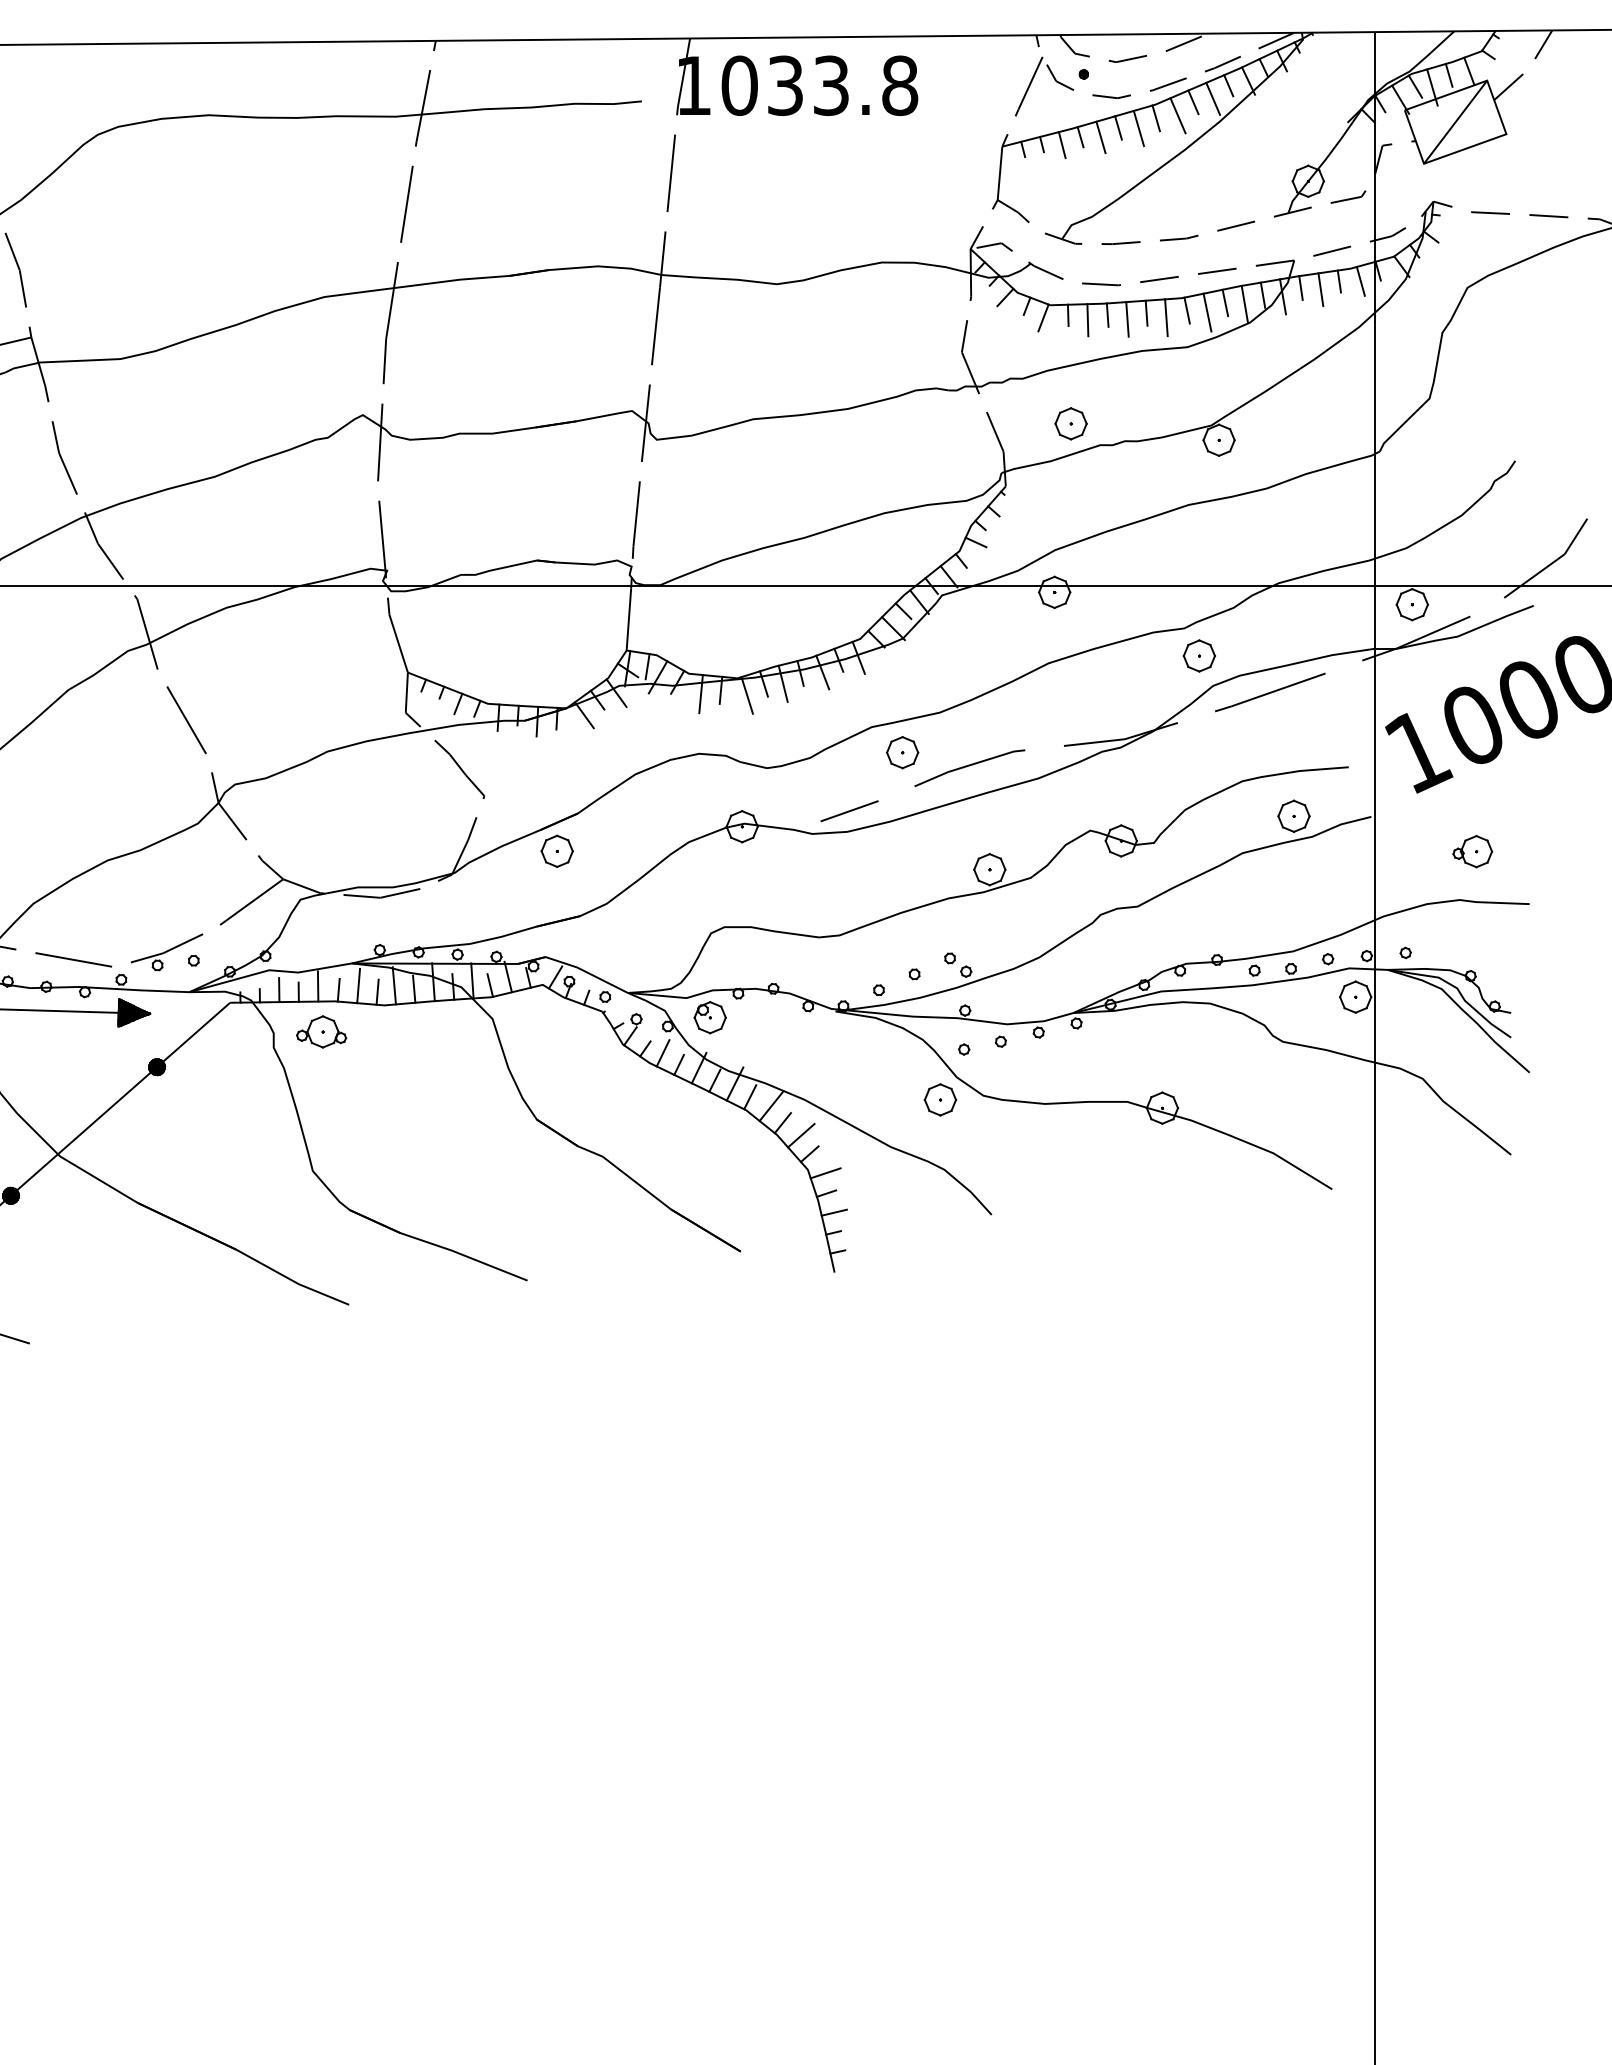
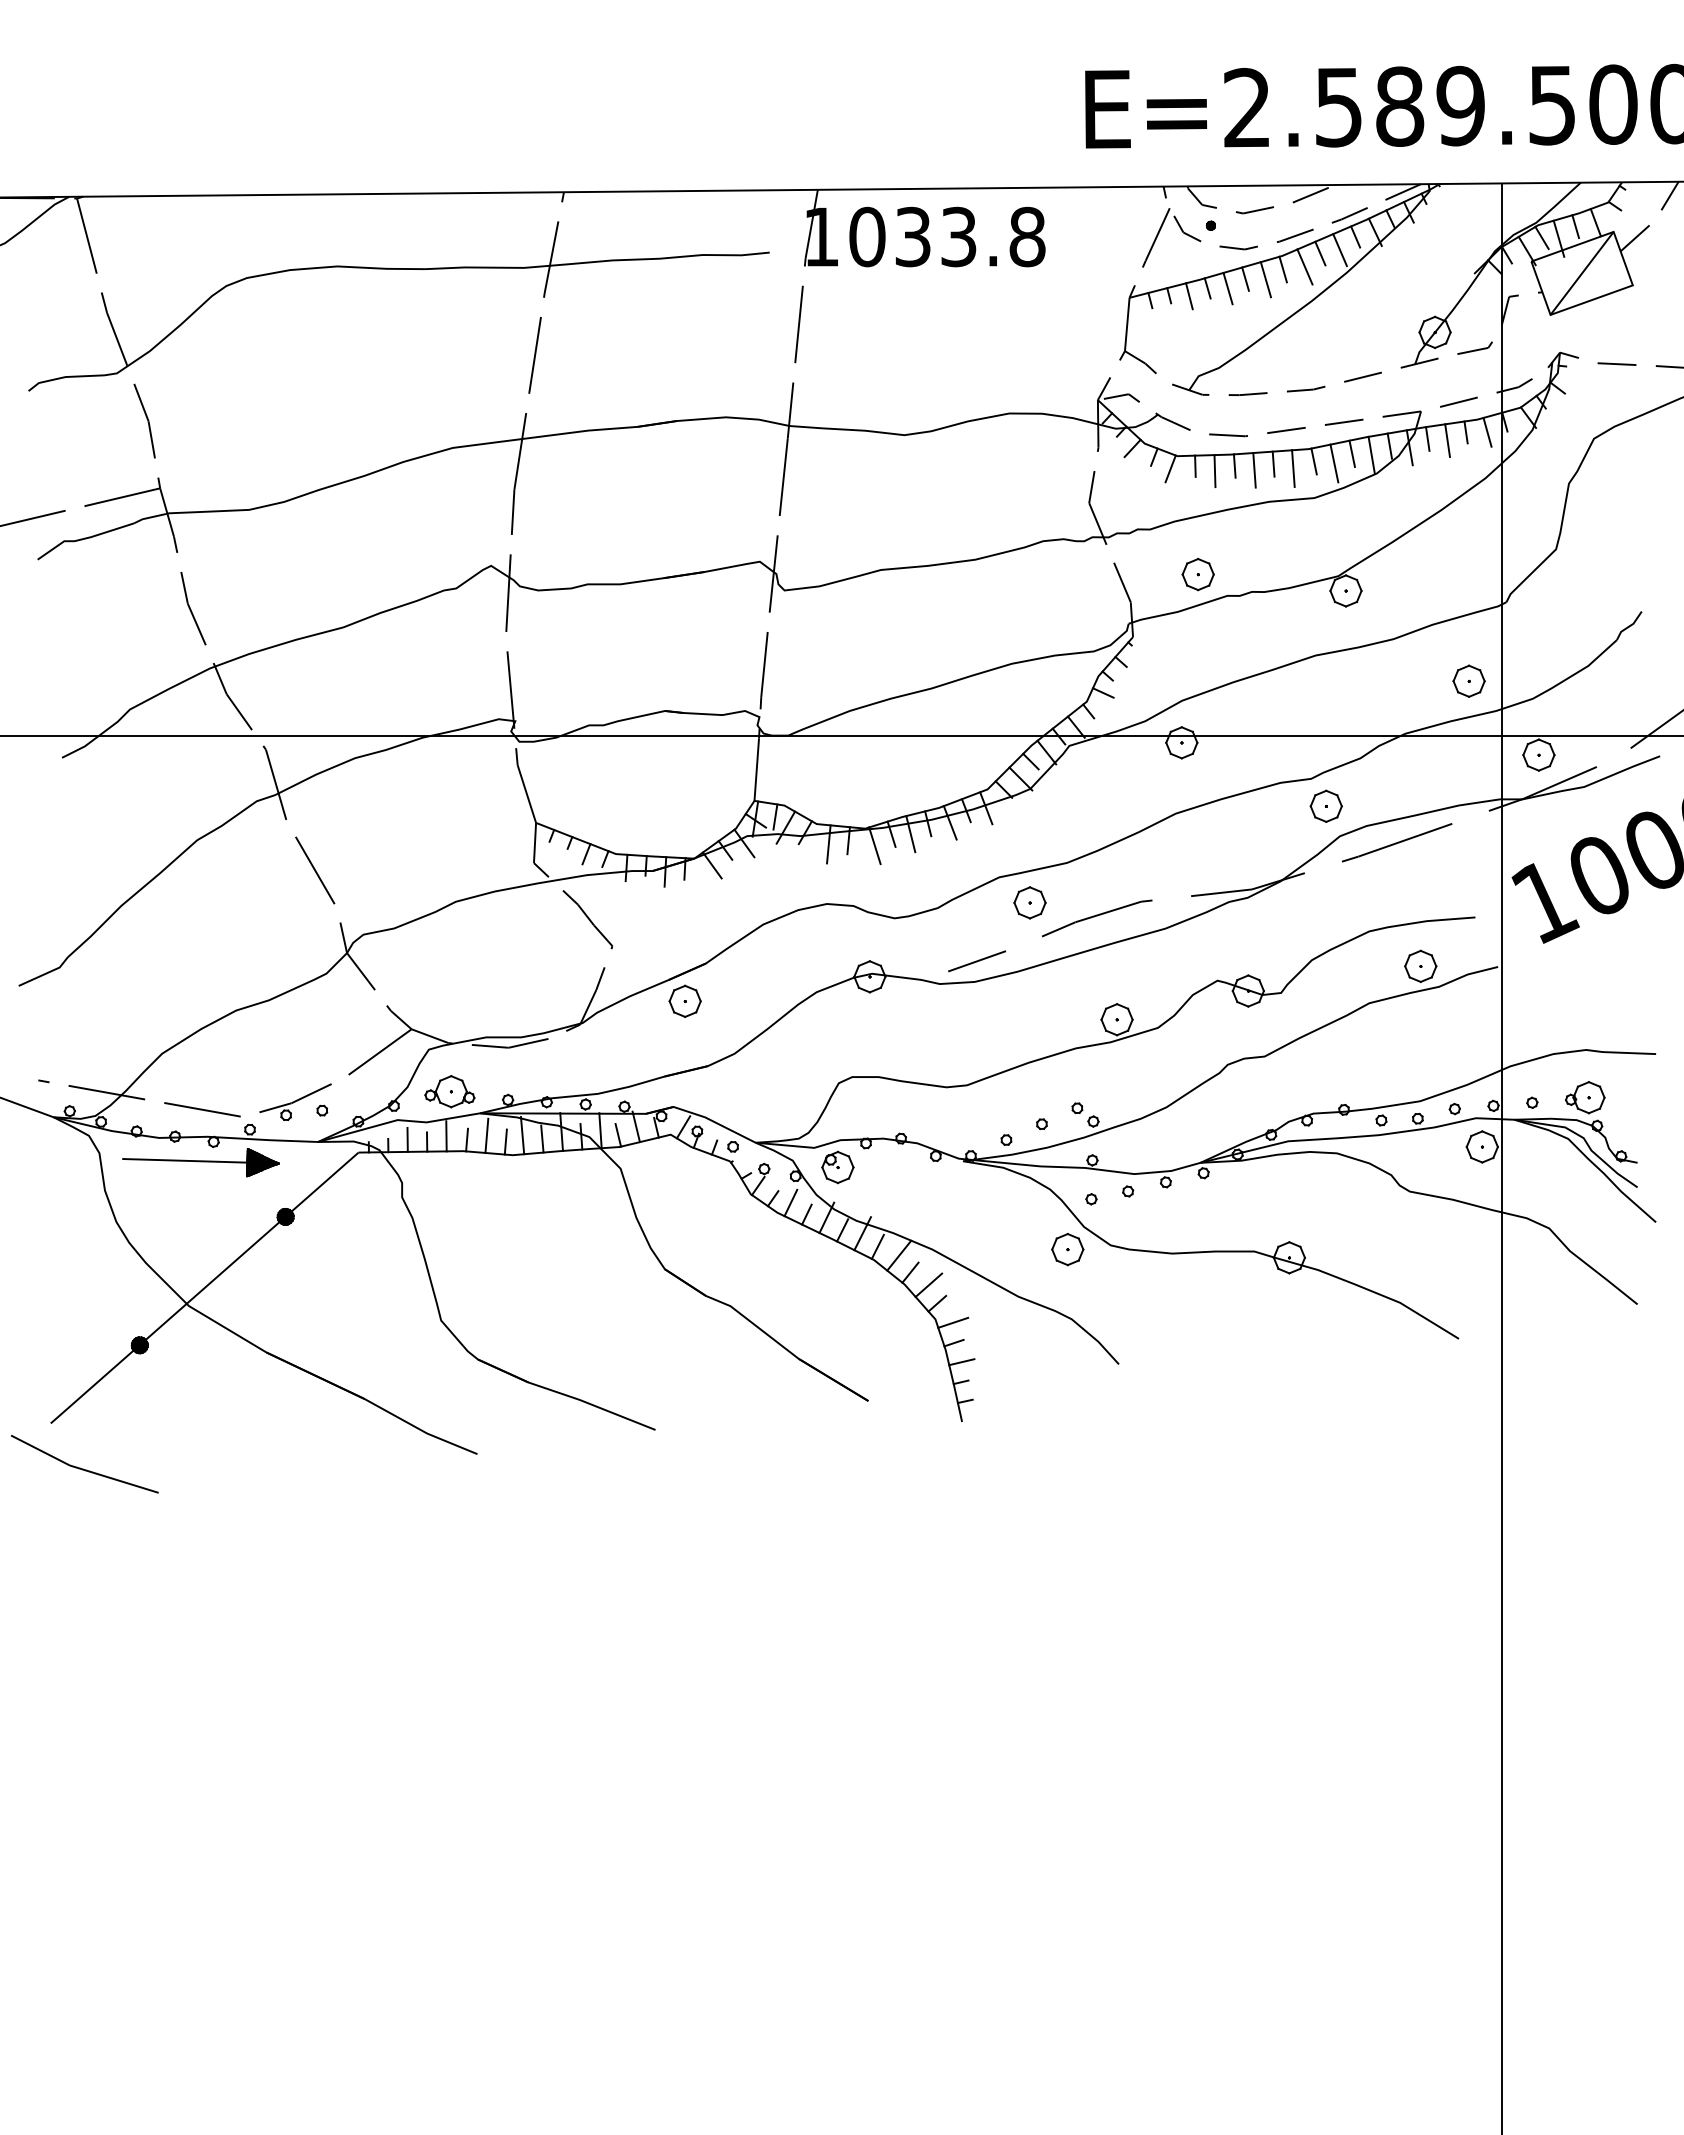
part: (1341, 529) -> (1468, 680), added
part: (1473, 851) -> (1585, 1097), moved
part: (321, 1031) -> (449, 1091), moved

